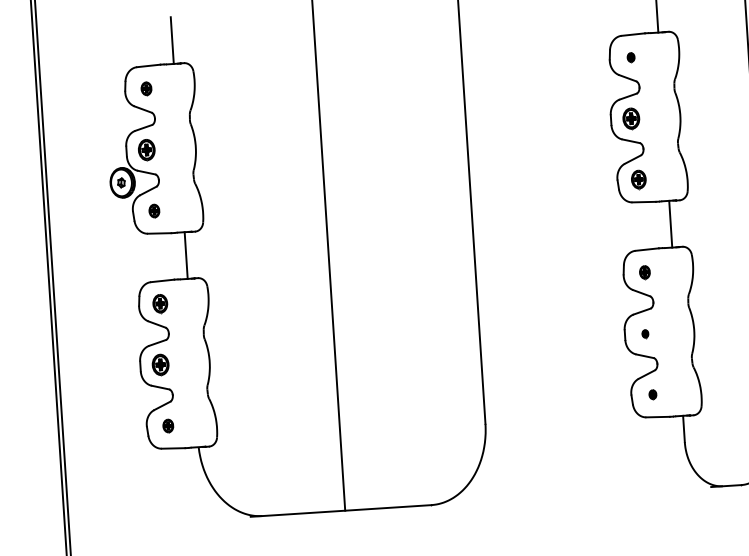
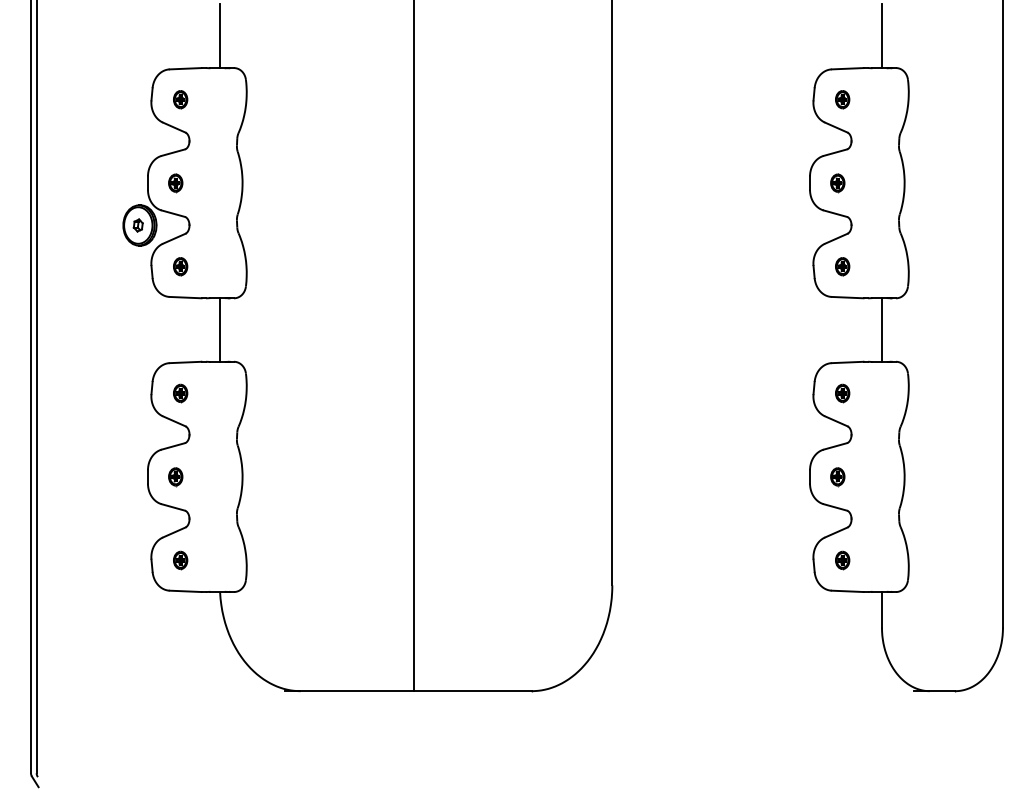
part: (630, 57) -> (842, 99), size x1.43
part: (631, 119) -> (837, 183), size x0.62
part: (146, 150) -> (175, 183), size x0.62
part: (638, 179) -> (842, 266), size x0.71
part: (160, 303) -> (180, 393), size x0.71
part: (645, 334) -> (837, 477), size x1.67
part: (160, 365) -> (175, 477), size x0.62
part: (652, 394) -> (842, 560), size x1.43

